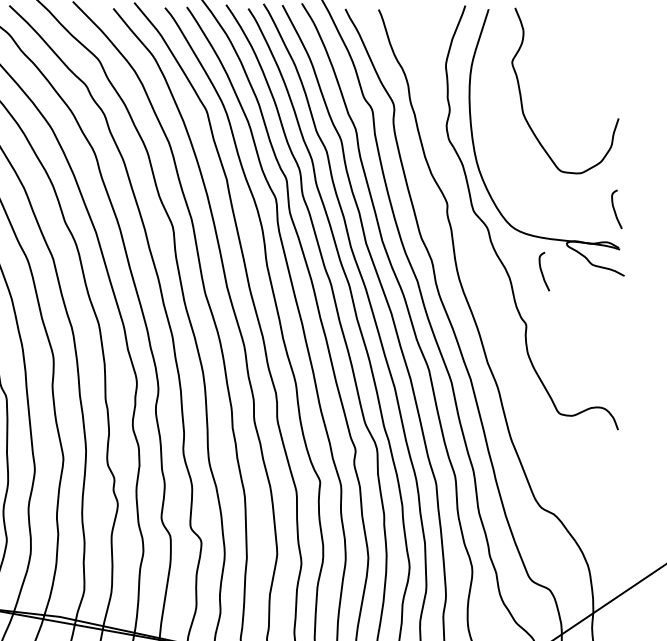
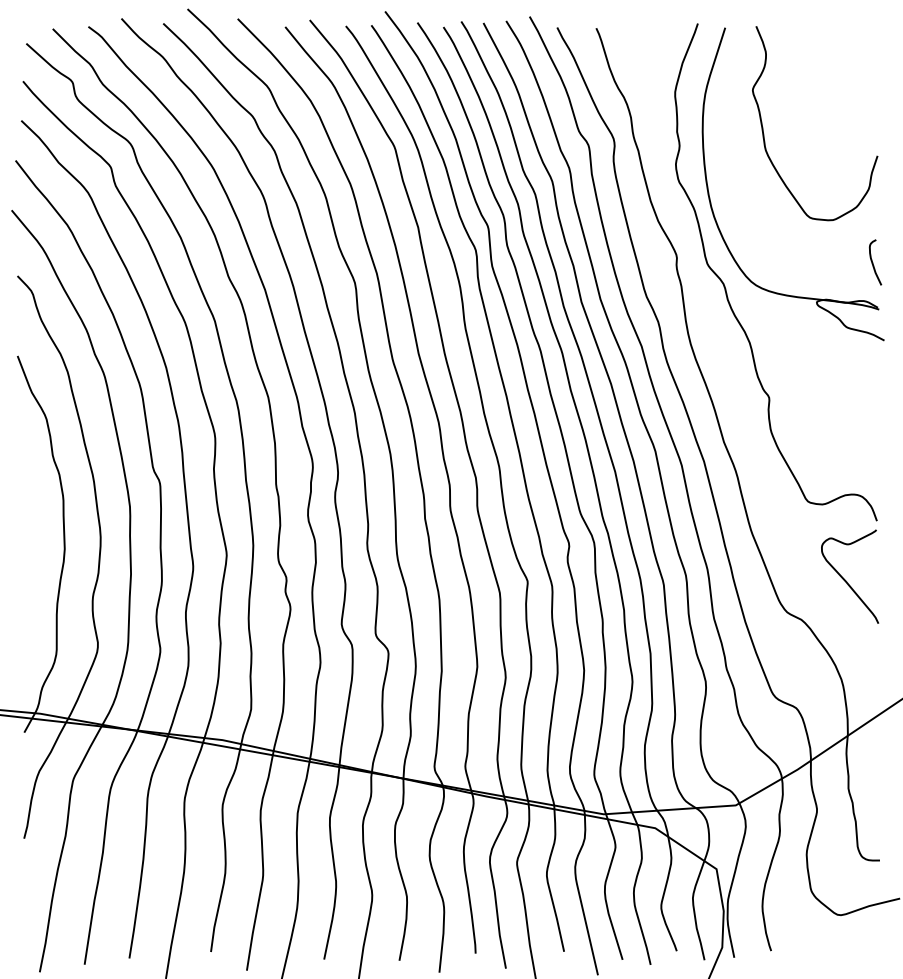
curve: (542, 271) -> (788, 335), removed
curve: (592, 480) -> (846, 580), added

